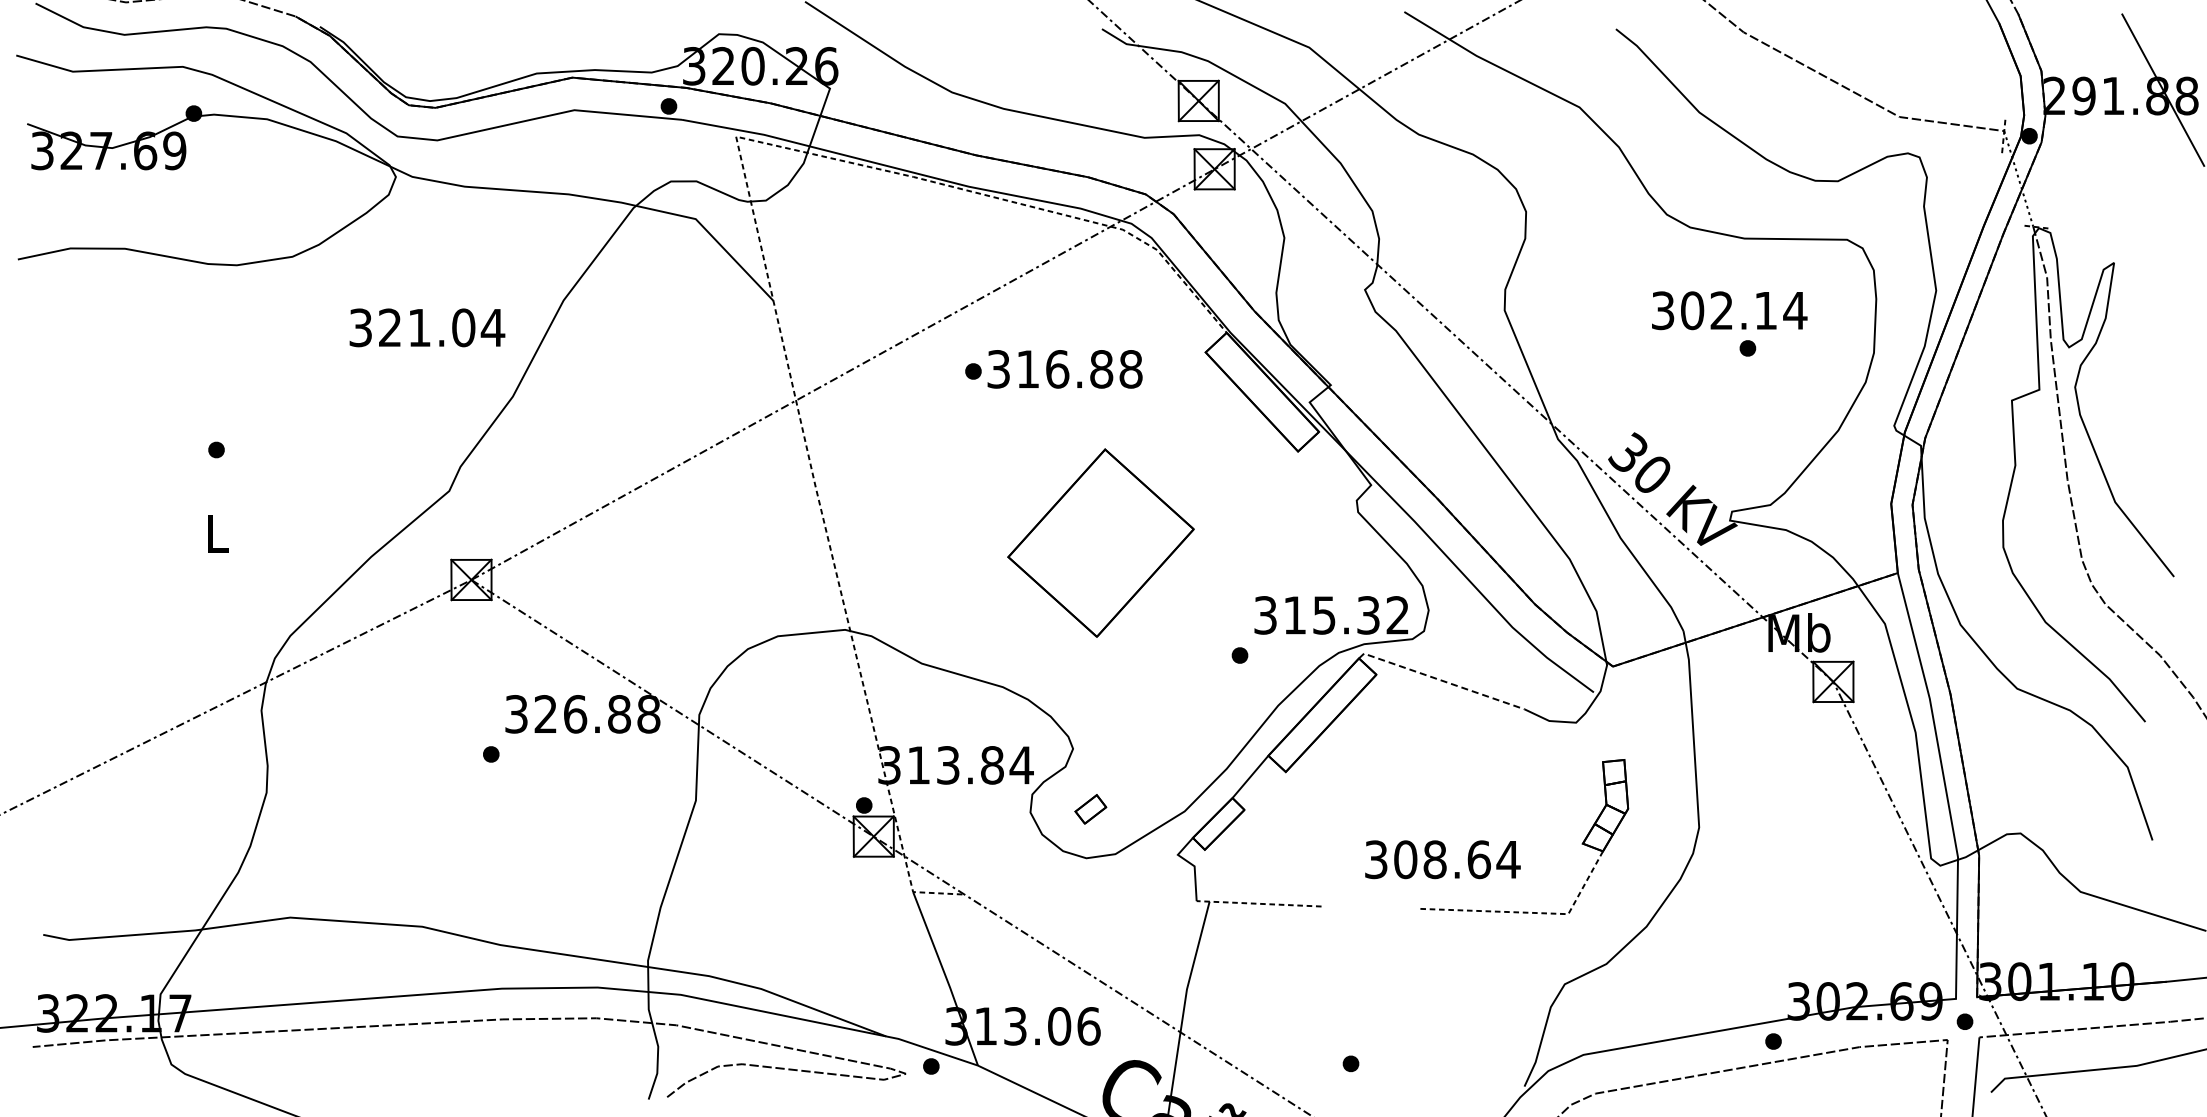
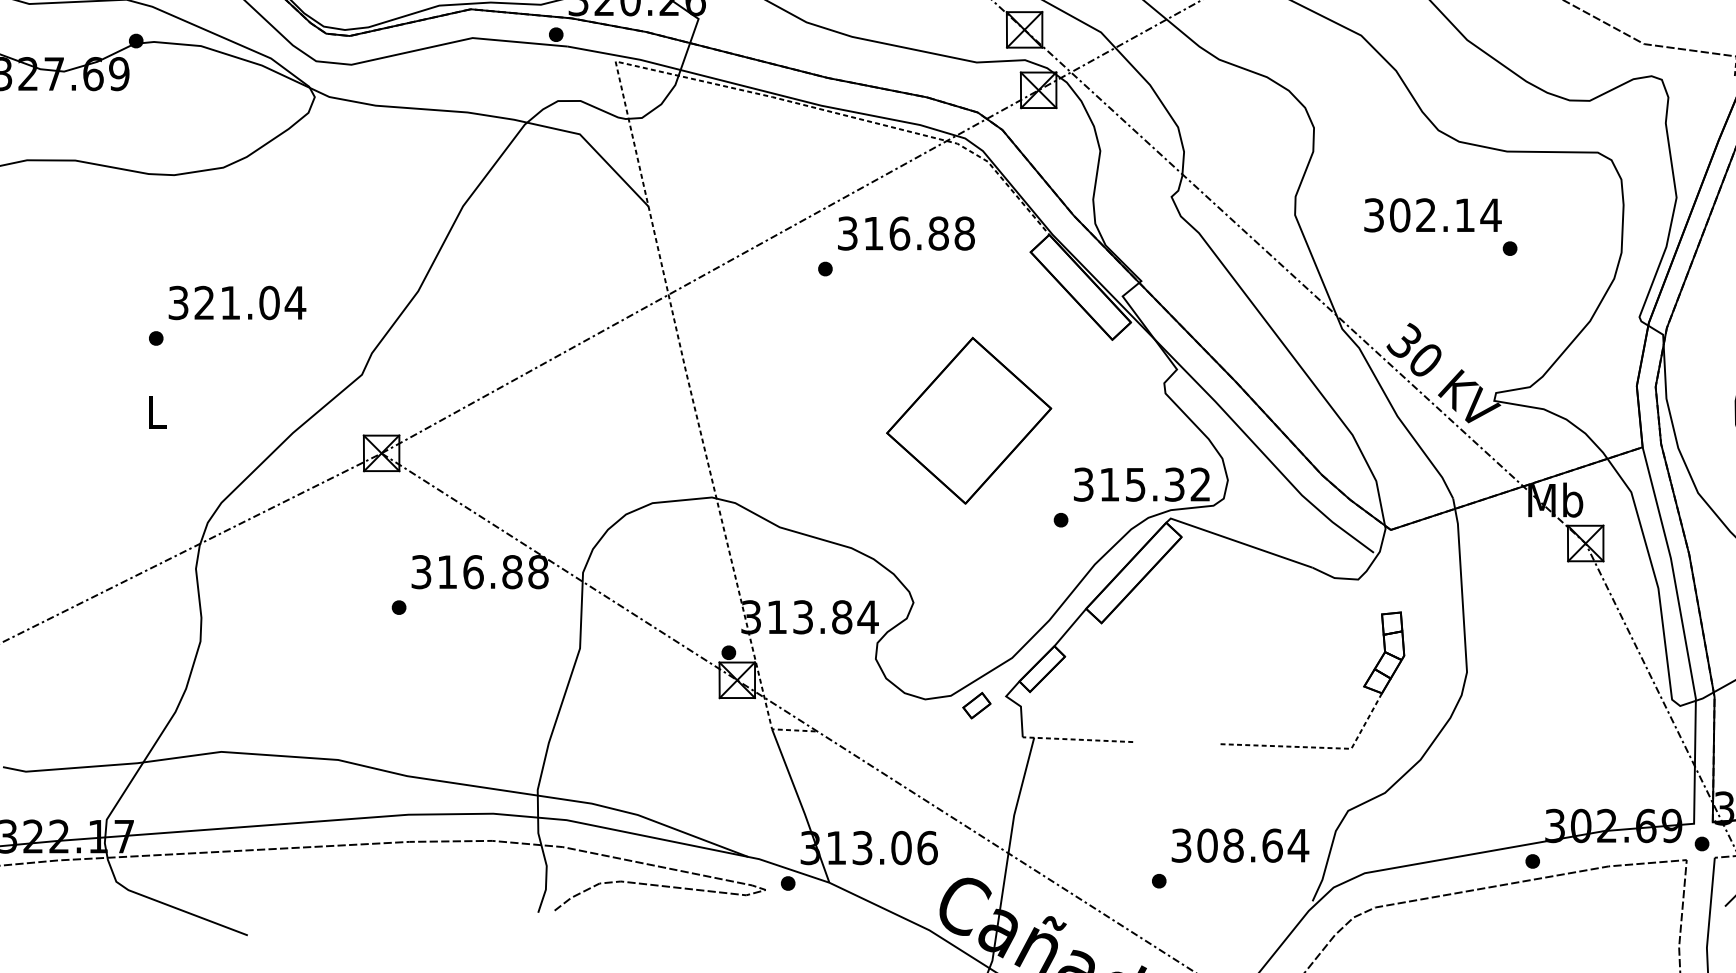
text: (1729, 310) -> (1432, 215), moved
text: (427, 327) -> (237, 302), moved
text: (1064, 369) -> (905, 233), moved
part: (1100, 542) -> (968, 420), moved
line: (1440, 680) -> (1238, 542), dashed -> solid
text: (545, 713) -> (447, 571), 326.88 -> 316.88
part: (1090, 809) -> (976, 705), moved
text: (1442, 859) -> (1240, 845), moved

